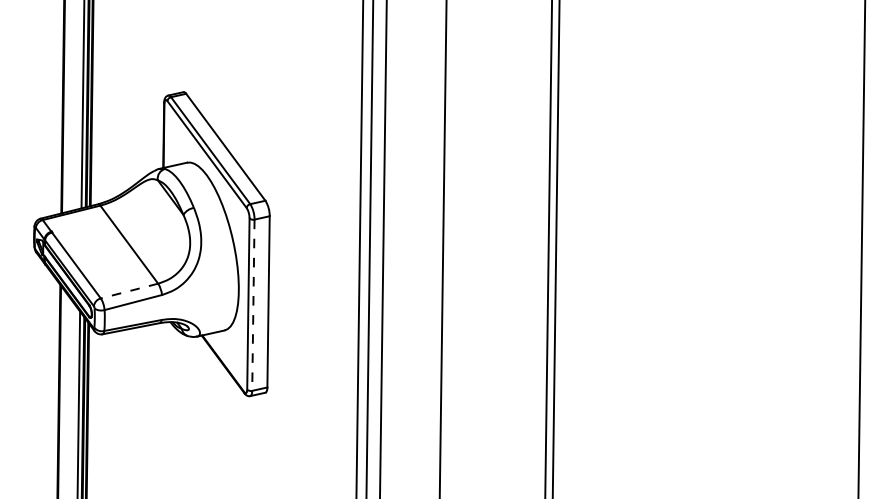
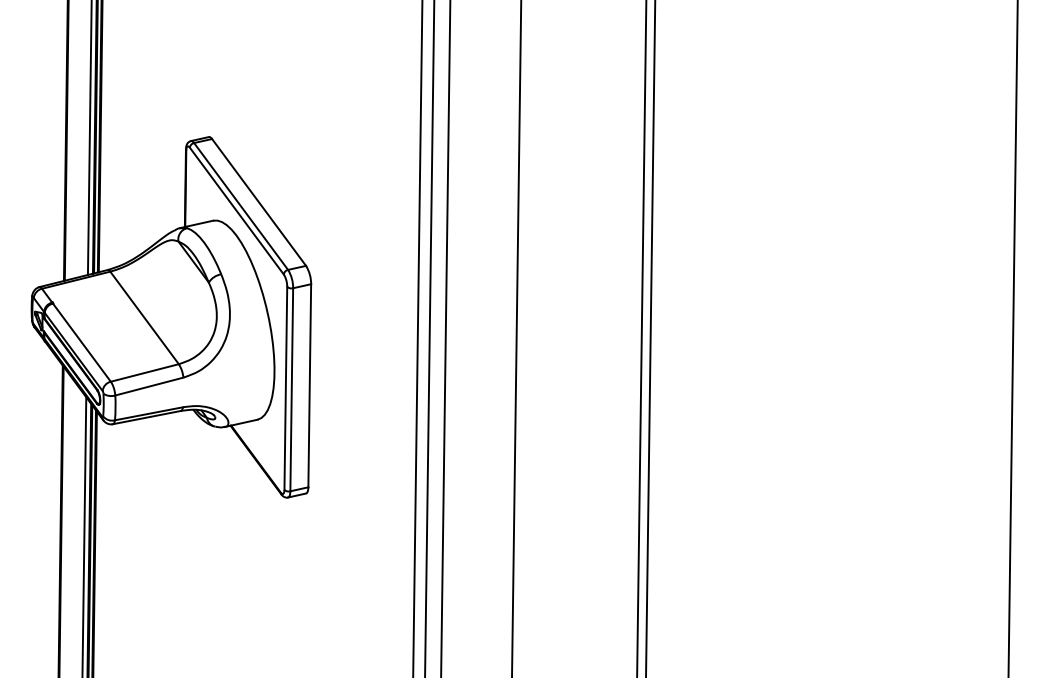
line: (129, 291) -> (144, 373), dashed -> solid
line: (253, 305) -> (291, 389), dashed -> solid

